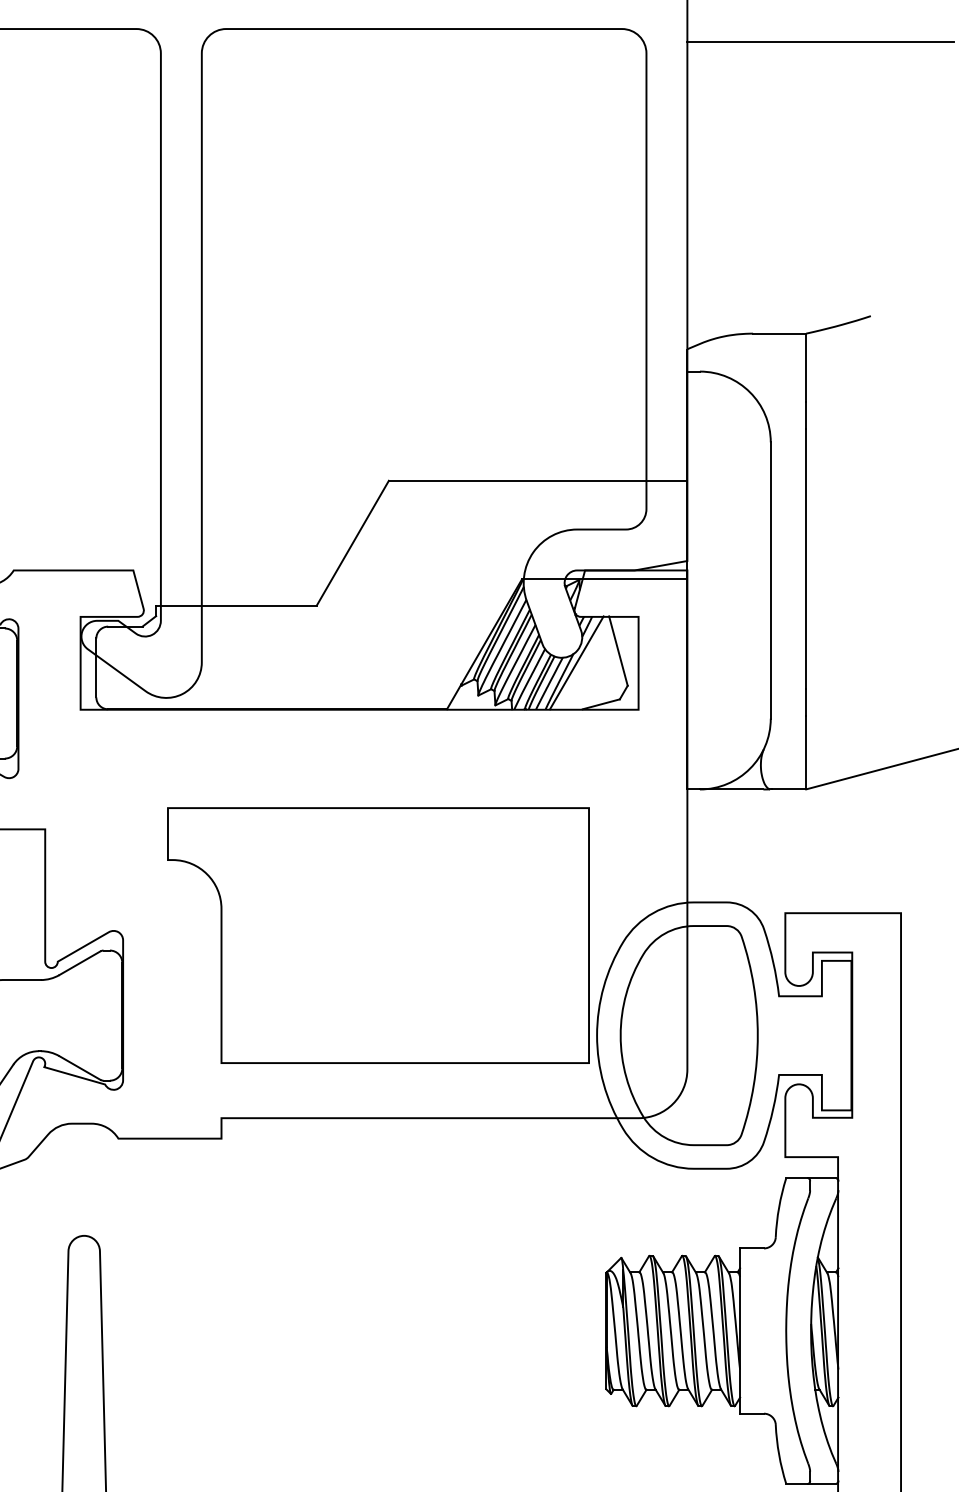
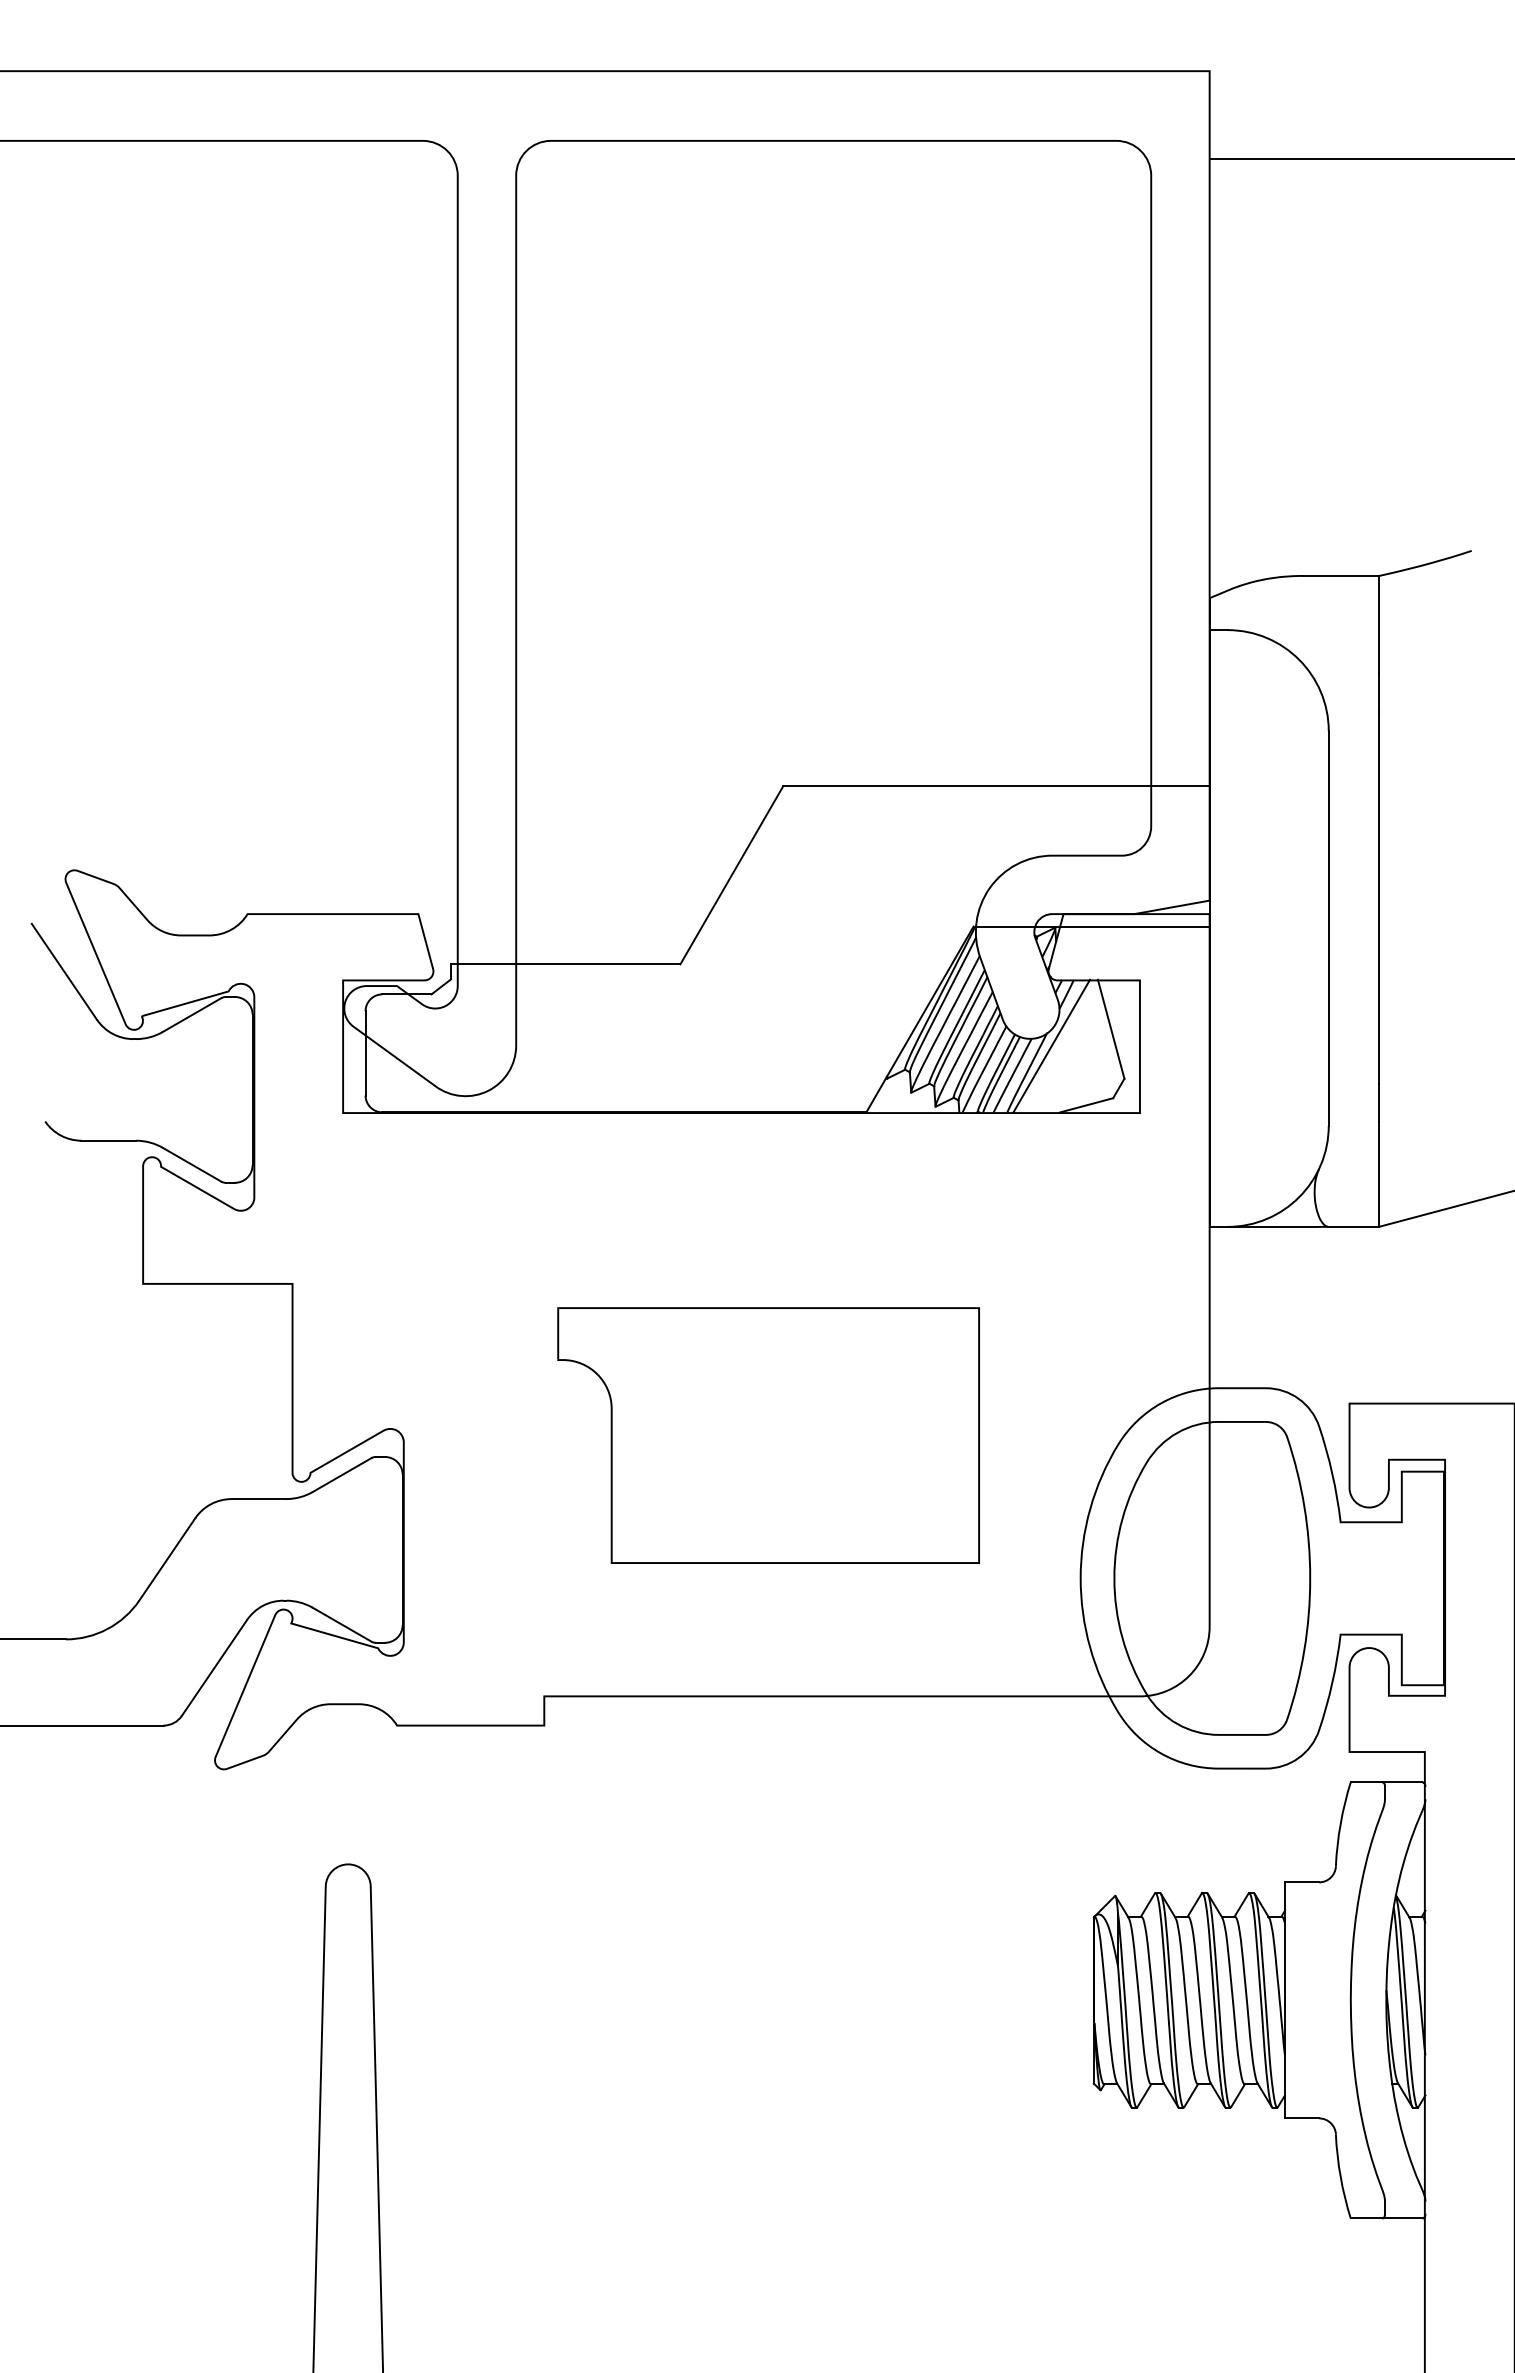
part: (378, 935) -> (768, 1435), size x0.7

